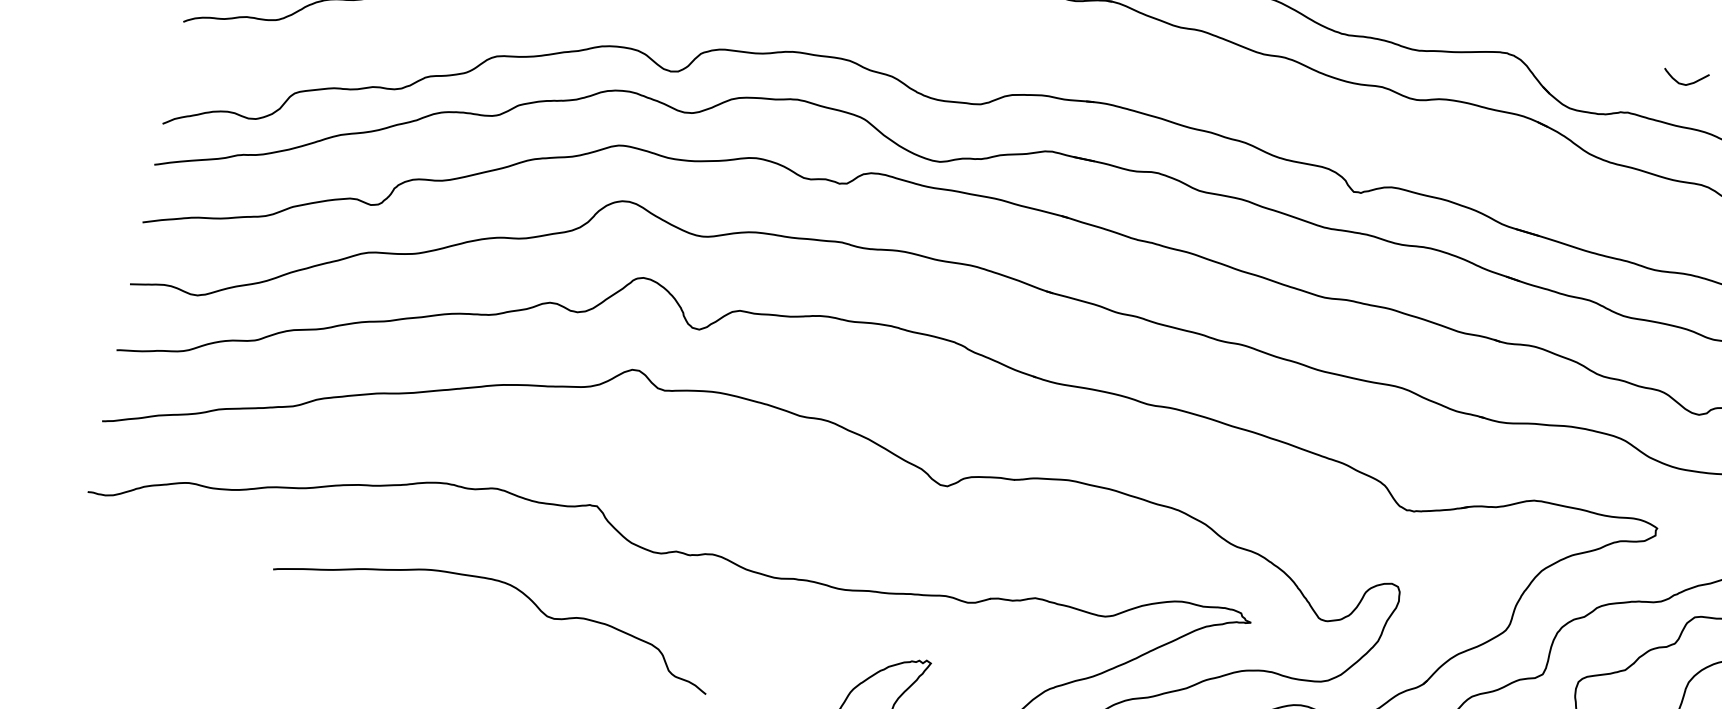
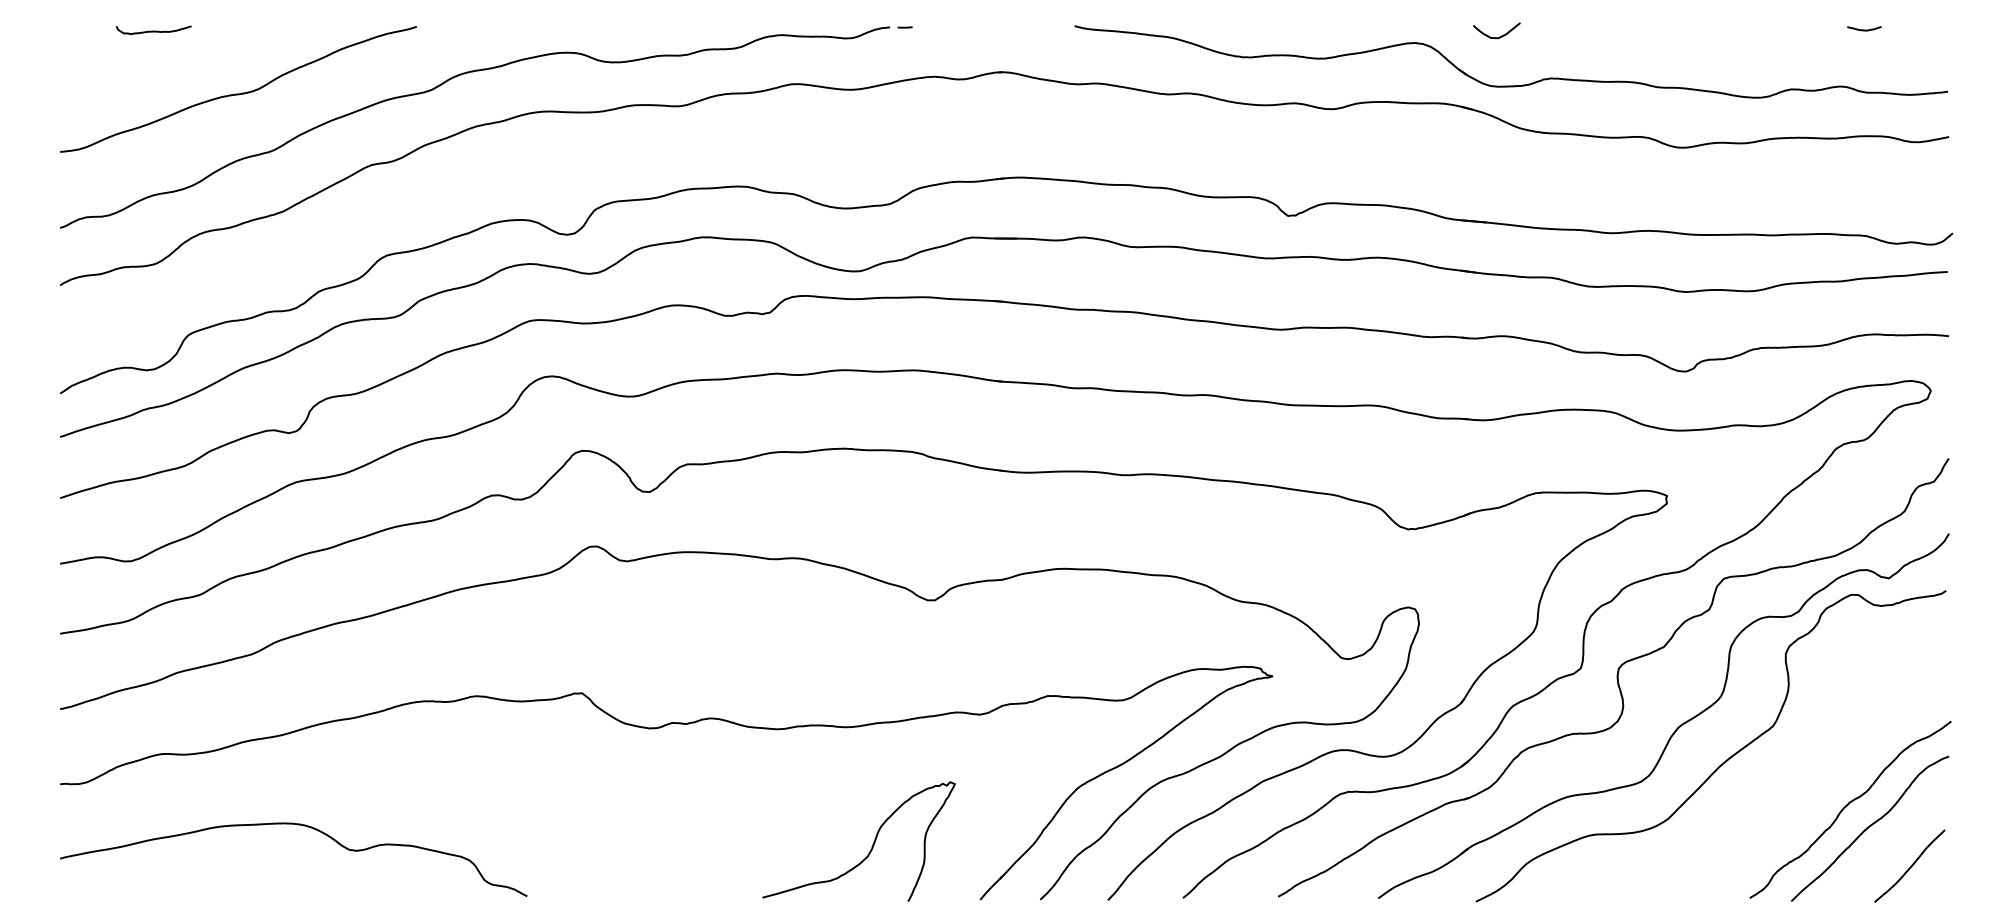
curve: (1687, 83) -> (1499, 36), moved
curve: (502, 583) -> (296, 825), moved

